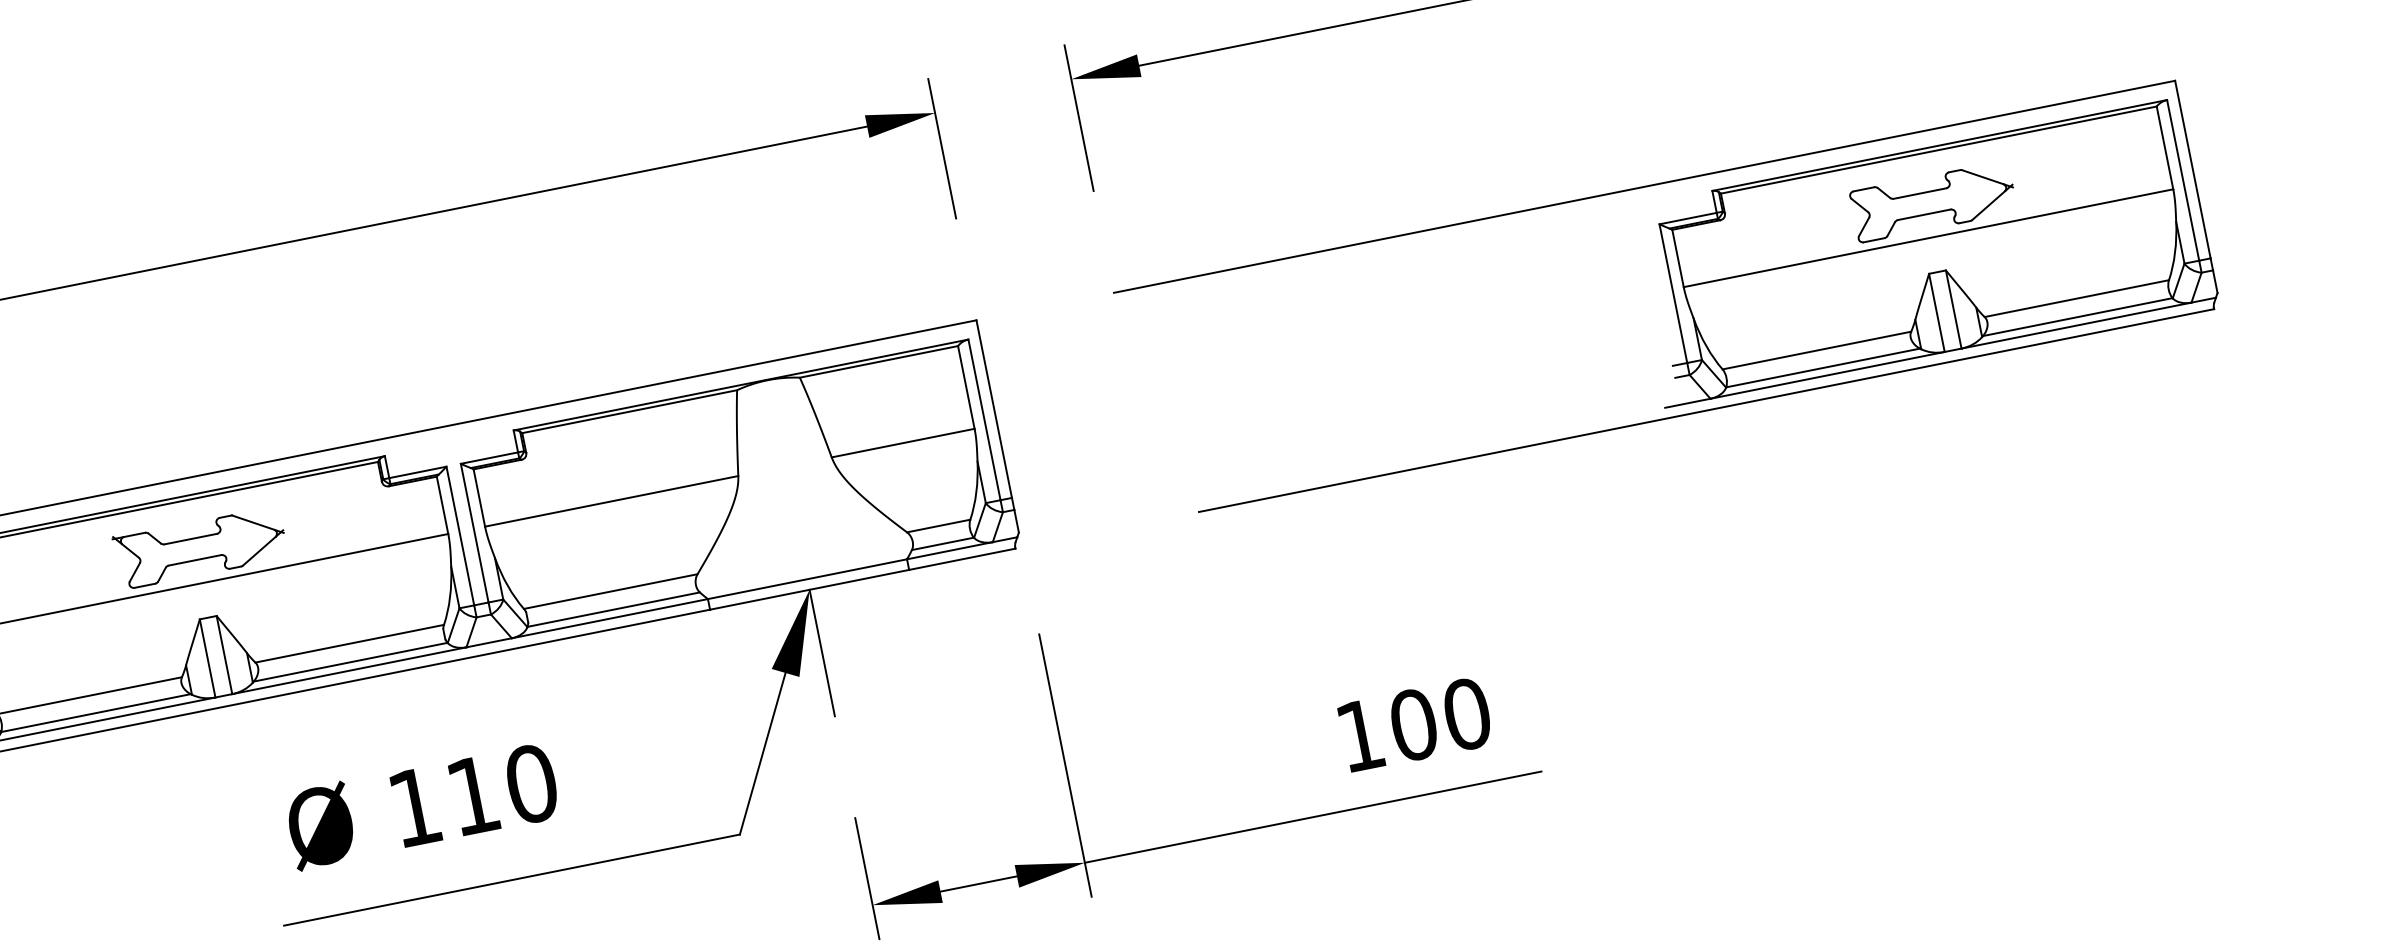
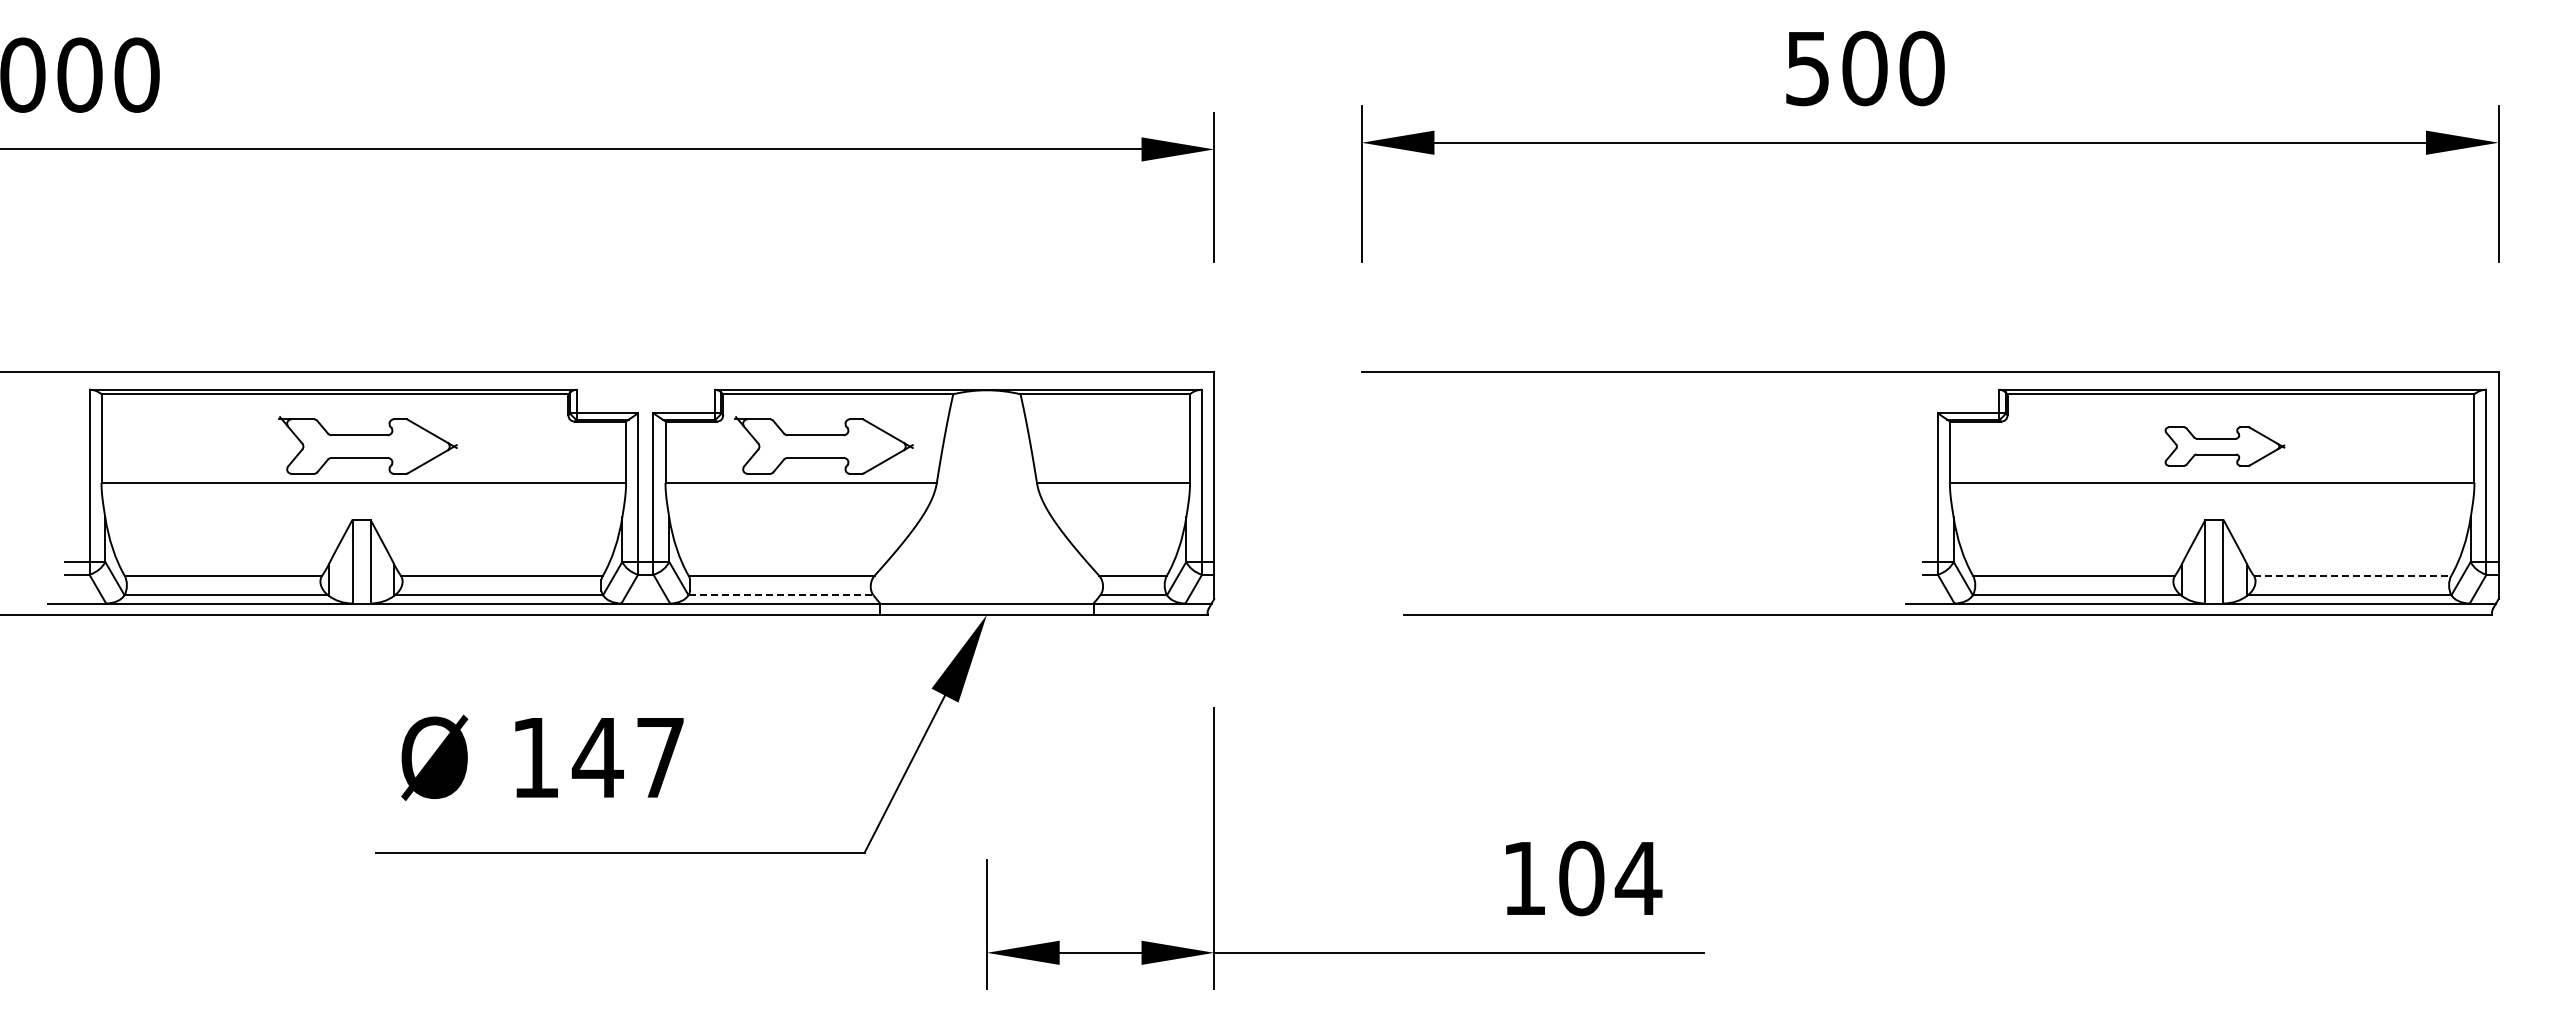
part: (1933, 201) -> (2224, 446), size x0.7
line: (2076, 298) -> (2352, 575), solid -> dashed
part: (625, 462) -> (823, 445), added
line: (614, 609) -> (781, 594), solid -> dashed
line: (821, 652) -> (986, 682), removed
text: (1466, 714) -> (1638, 878), 100 -> 104
text: (501, 789) -> (628, 757), 110 -> 147

